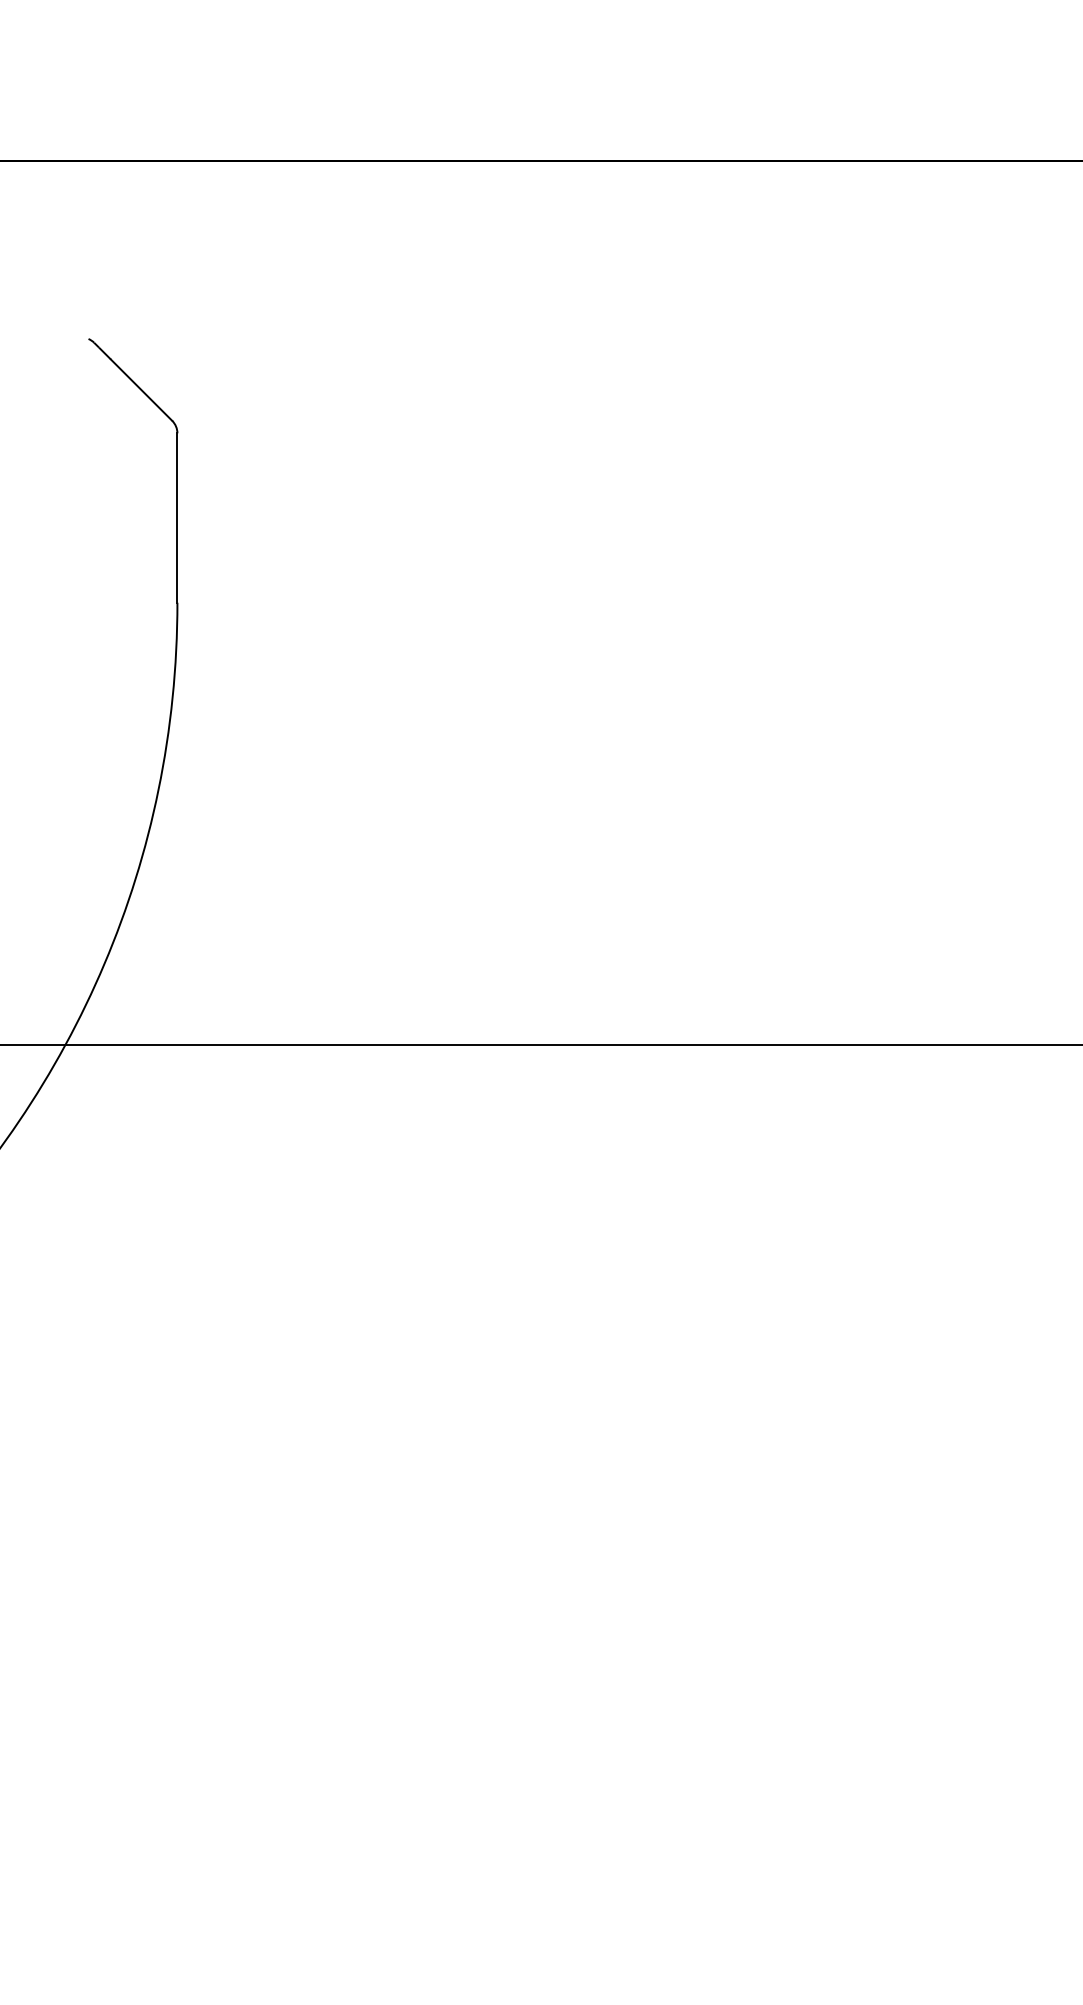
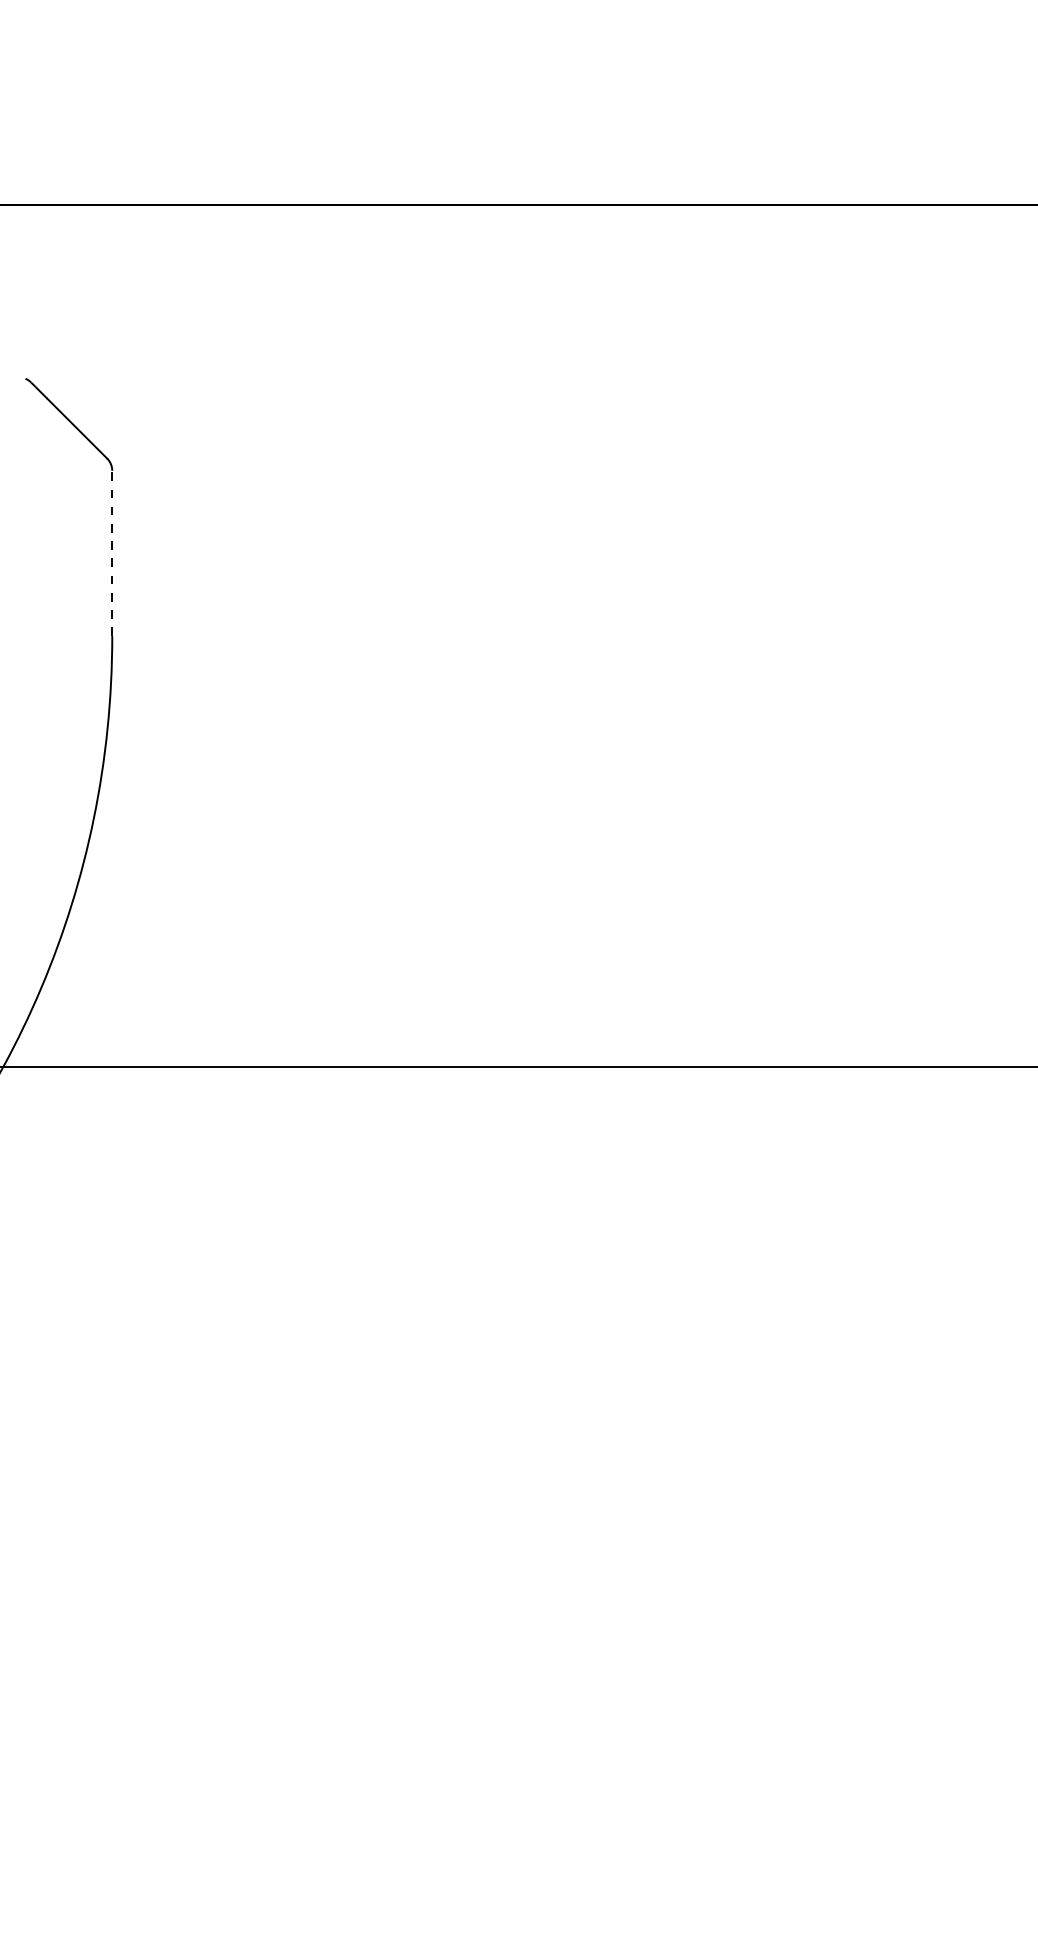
line: (177, 518) -> (112, 553), solid -> dashed

